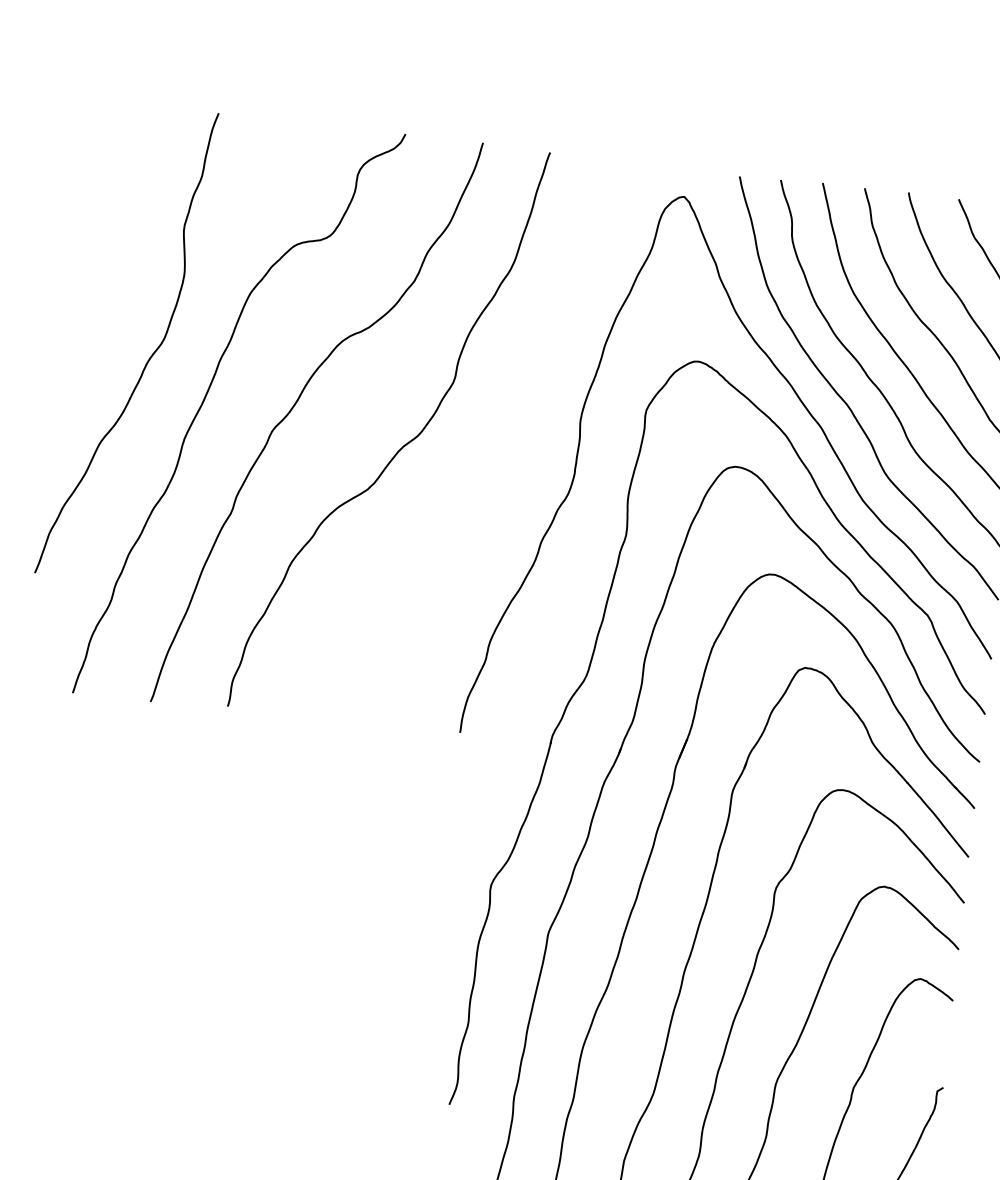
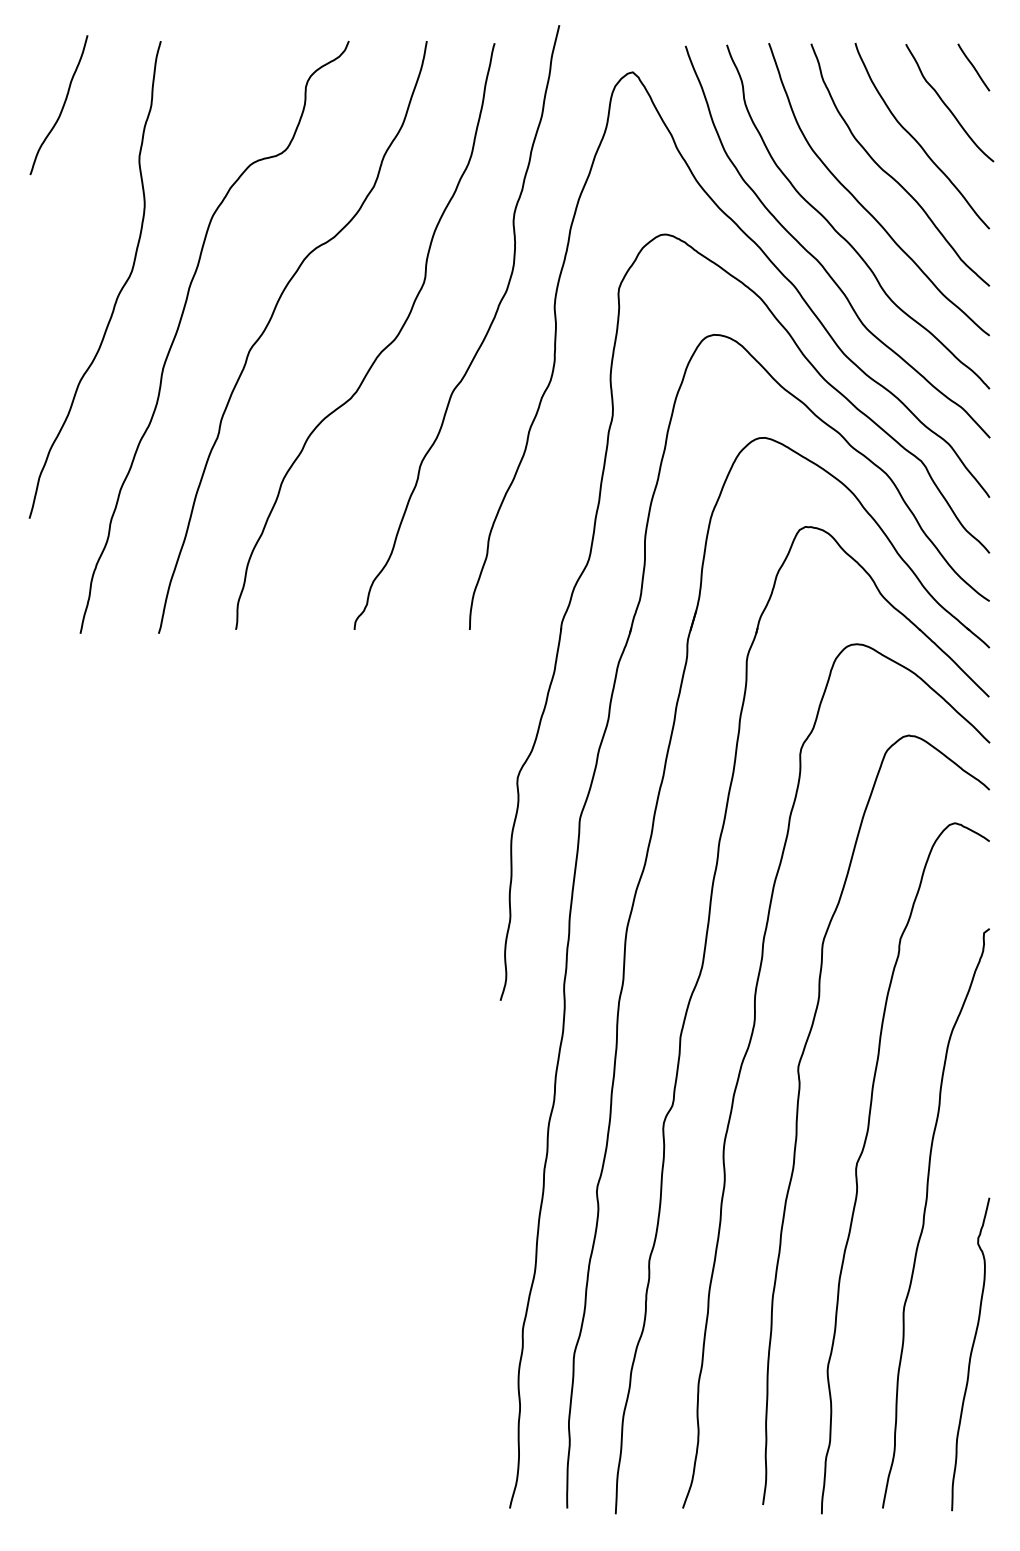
curve: (113, 166) -> (62, 105), added
curve: (502, 449) -> (480, 343), added

